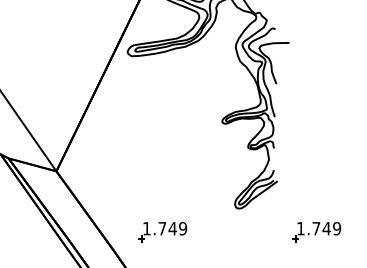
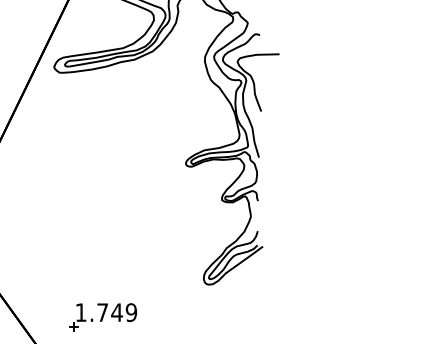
part: (316, 232) -> (316, 317), removed

